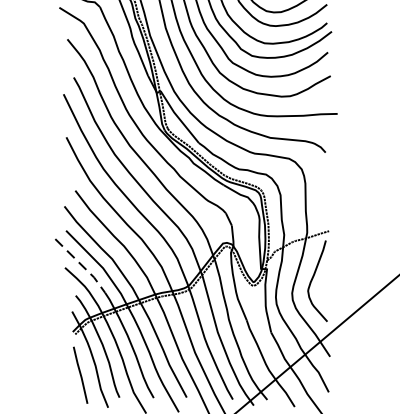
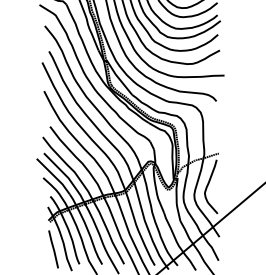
line: (81, 265) -> (54, 176), dashed -> solid

